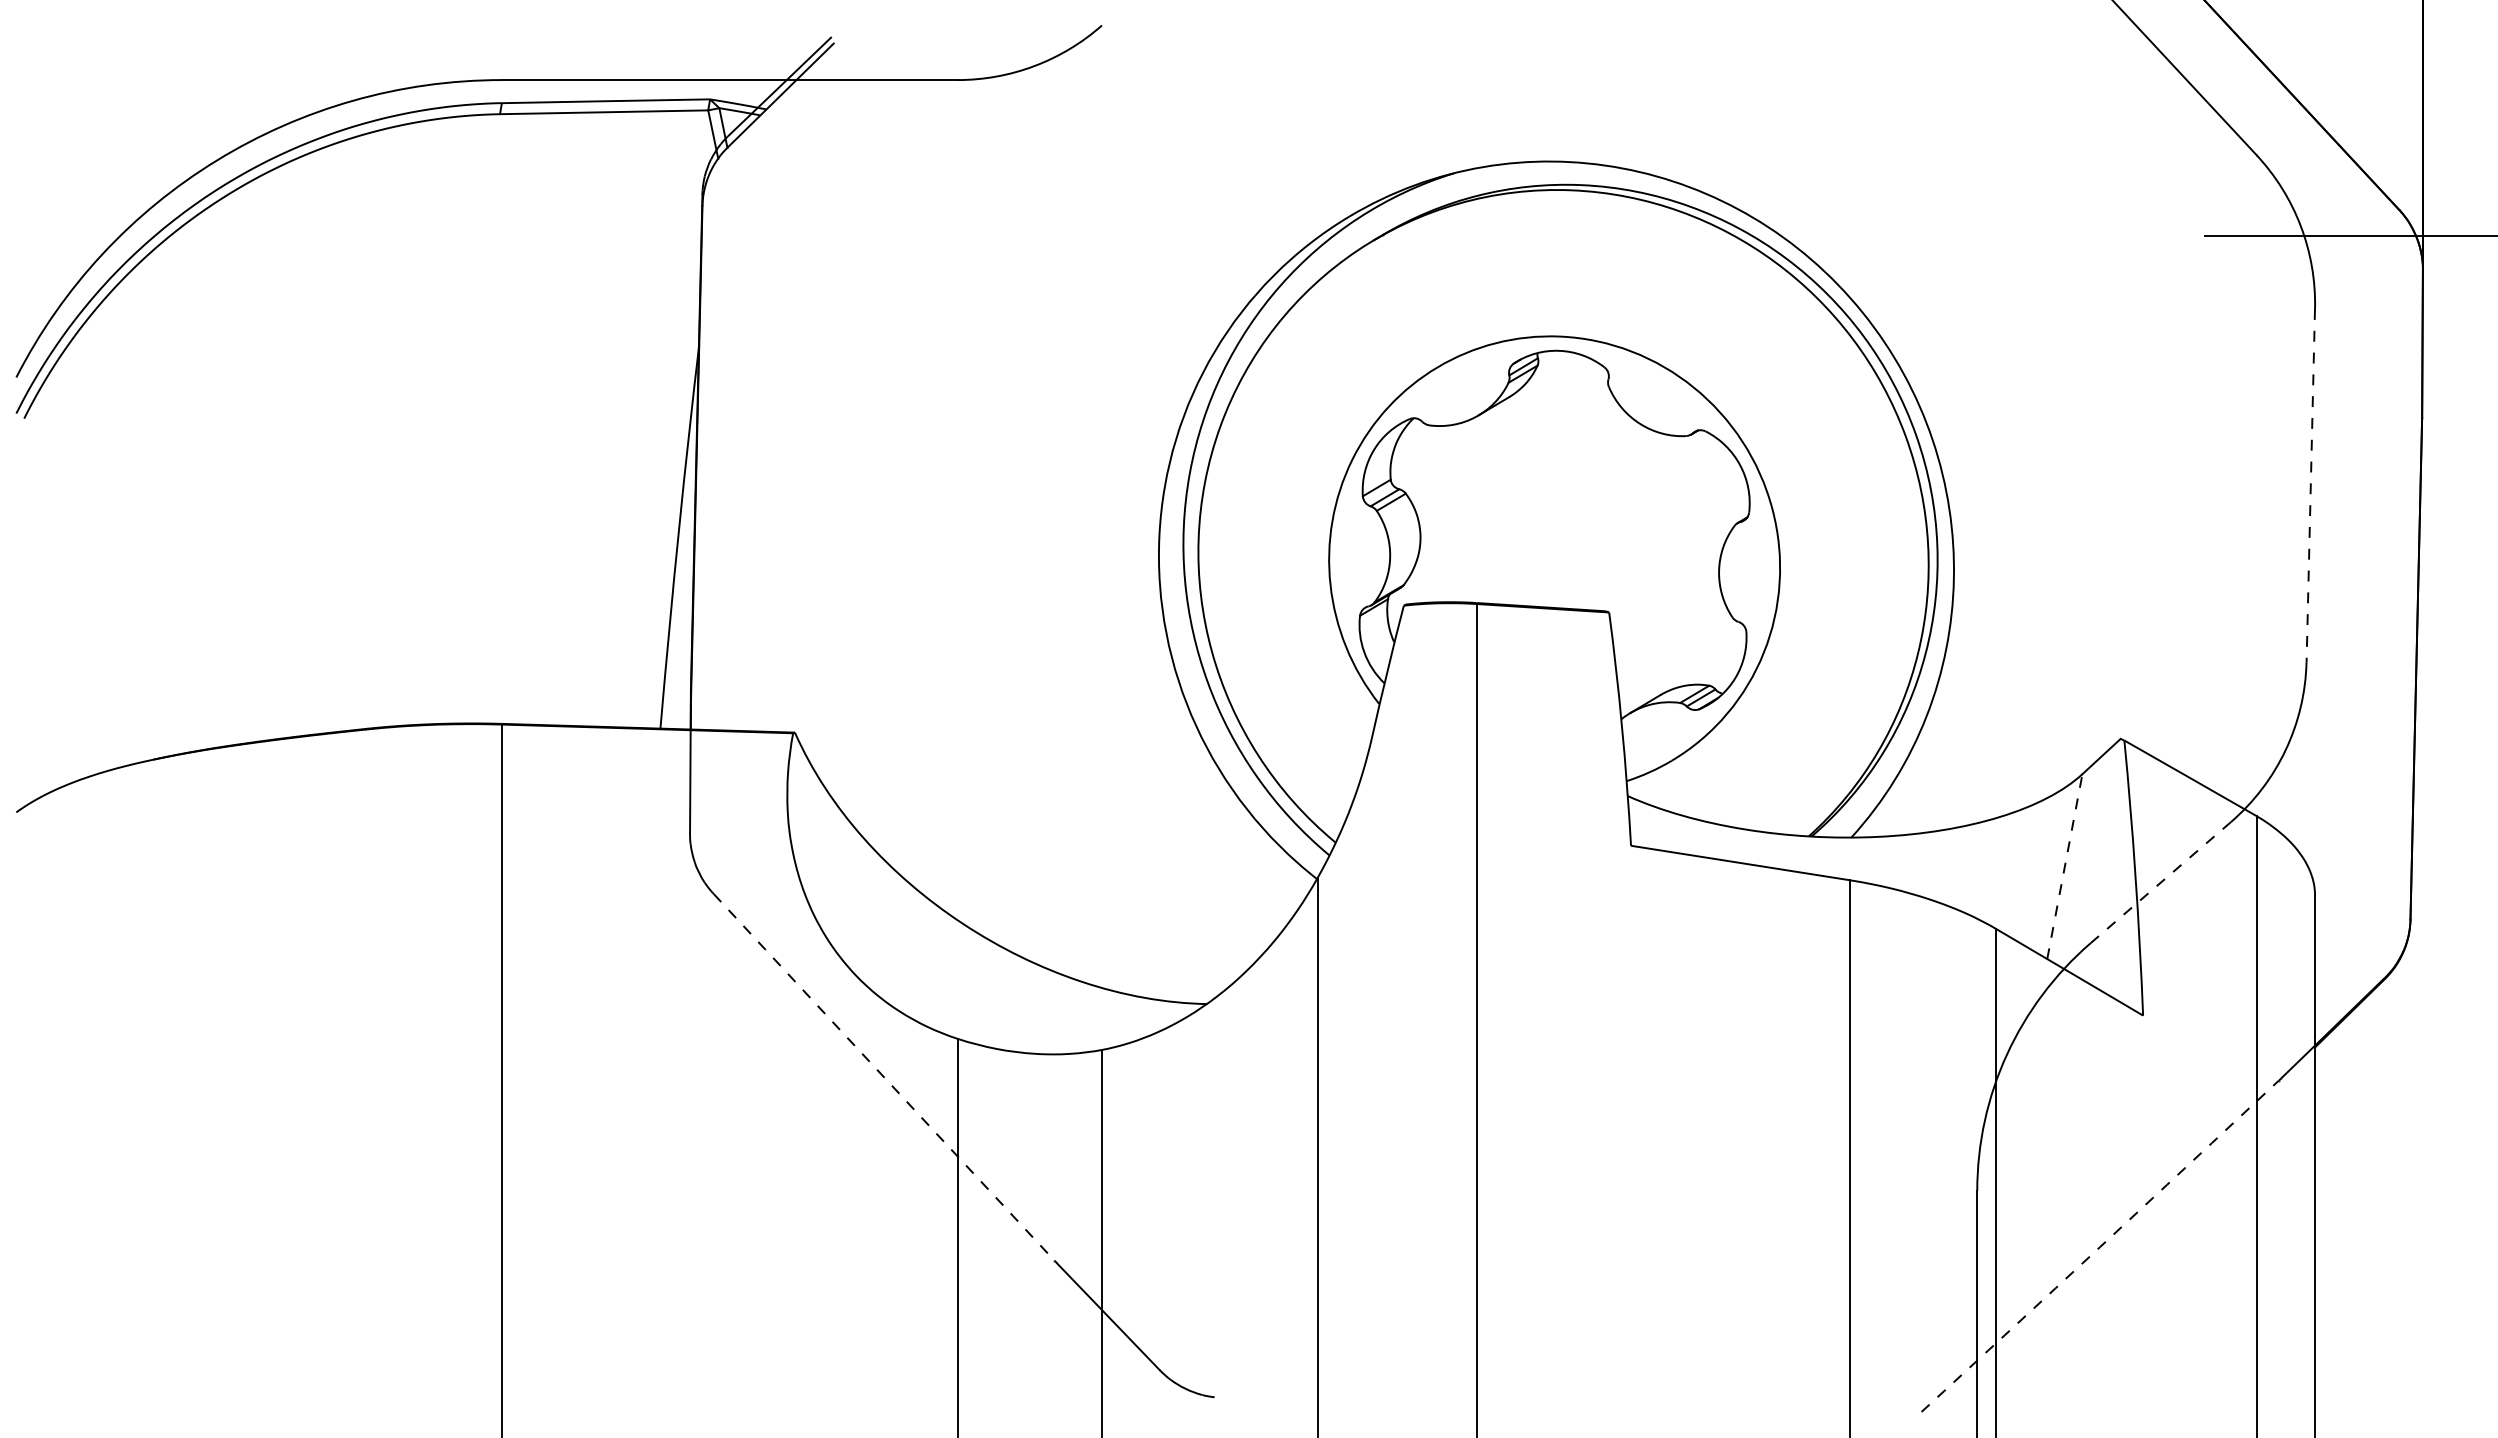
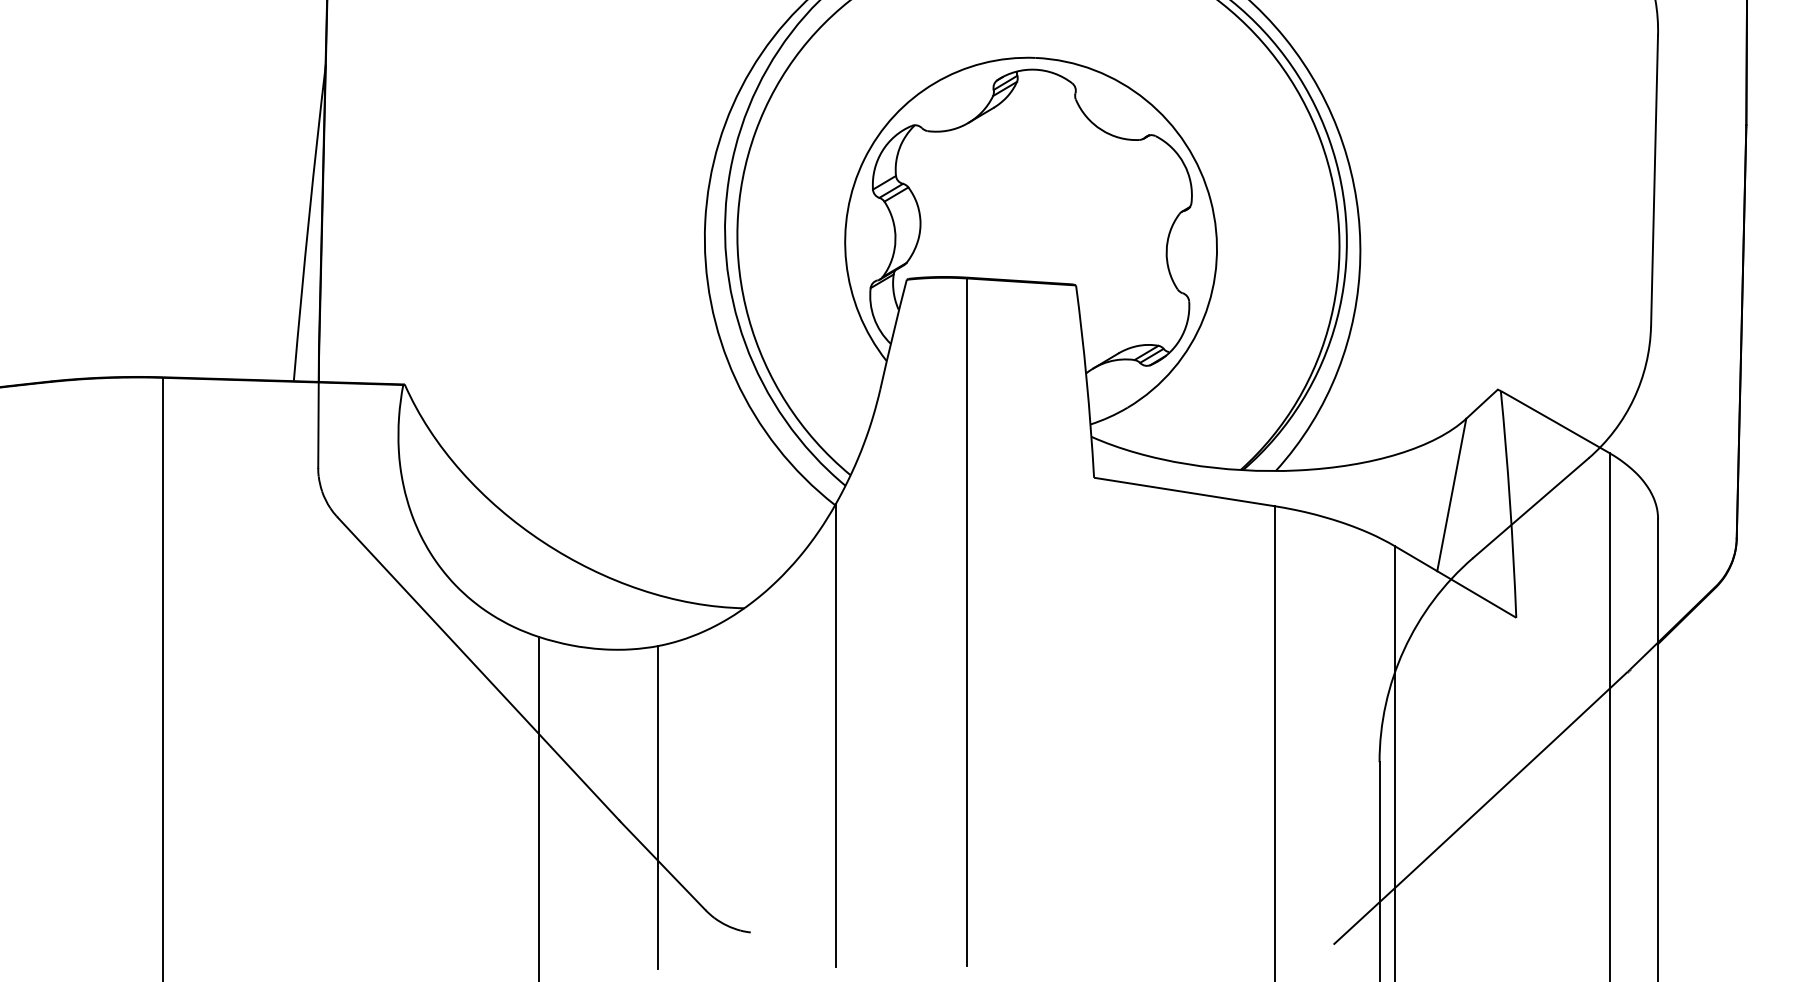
line: (2310, 485) -> (1654, 180), dashed -> solid
line: (2064, 866) -> (1451, 494), dashed -> solid
line: (2160, 882) -> (1530, 508), dashed -> solid
line: (884, 1077) -> (478, 668), dashed -> solid
arc: (2100, 1246) -> (1481, 808), dashed -> solid

